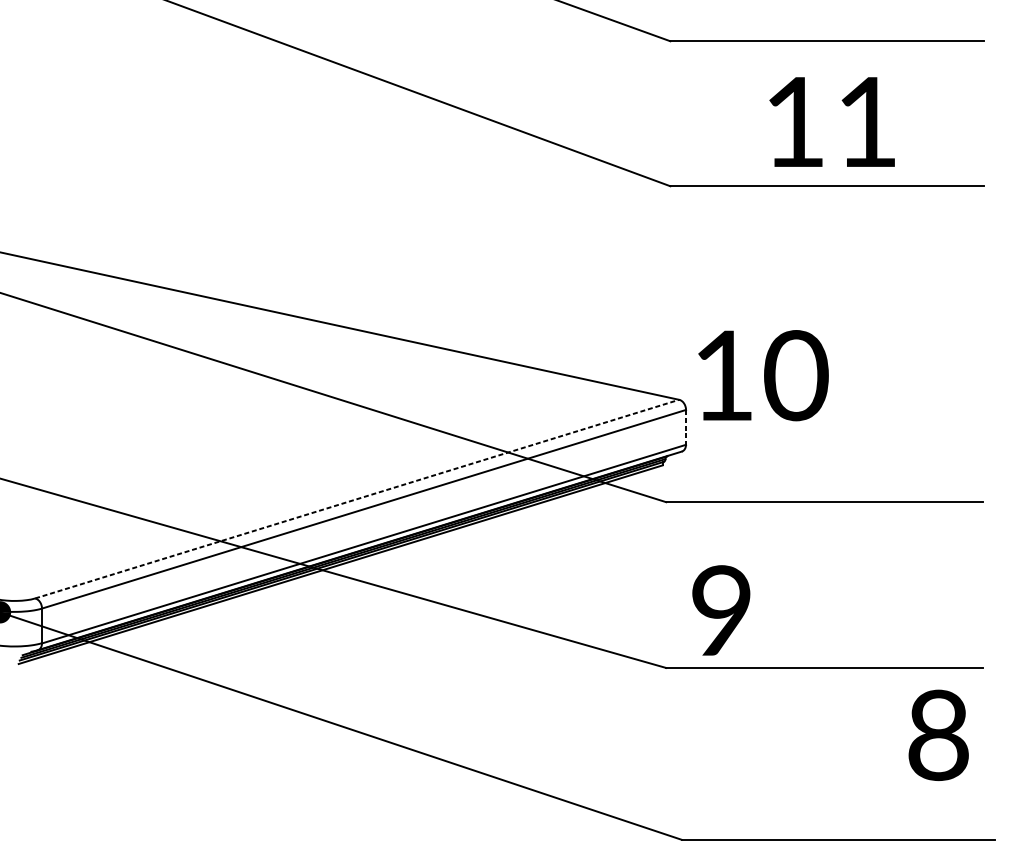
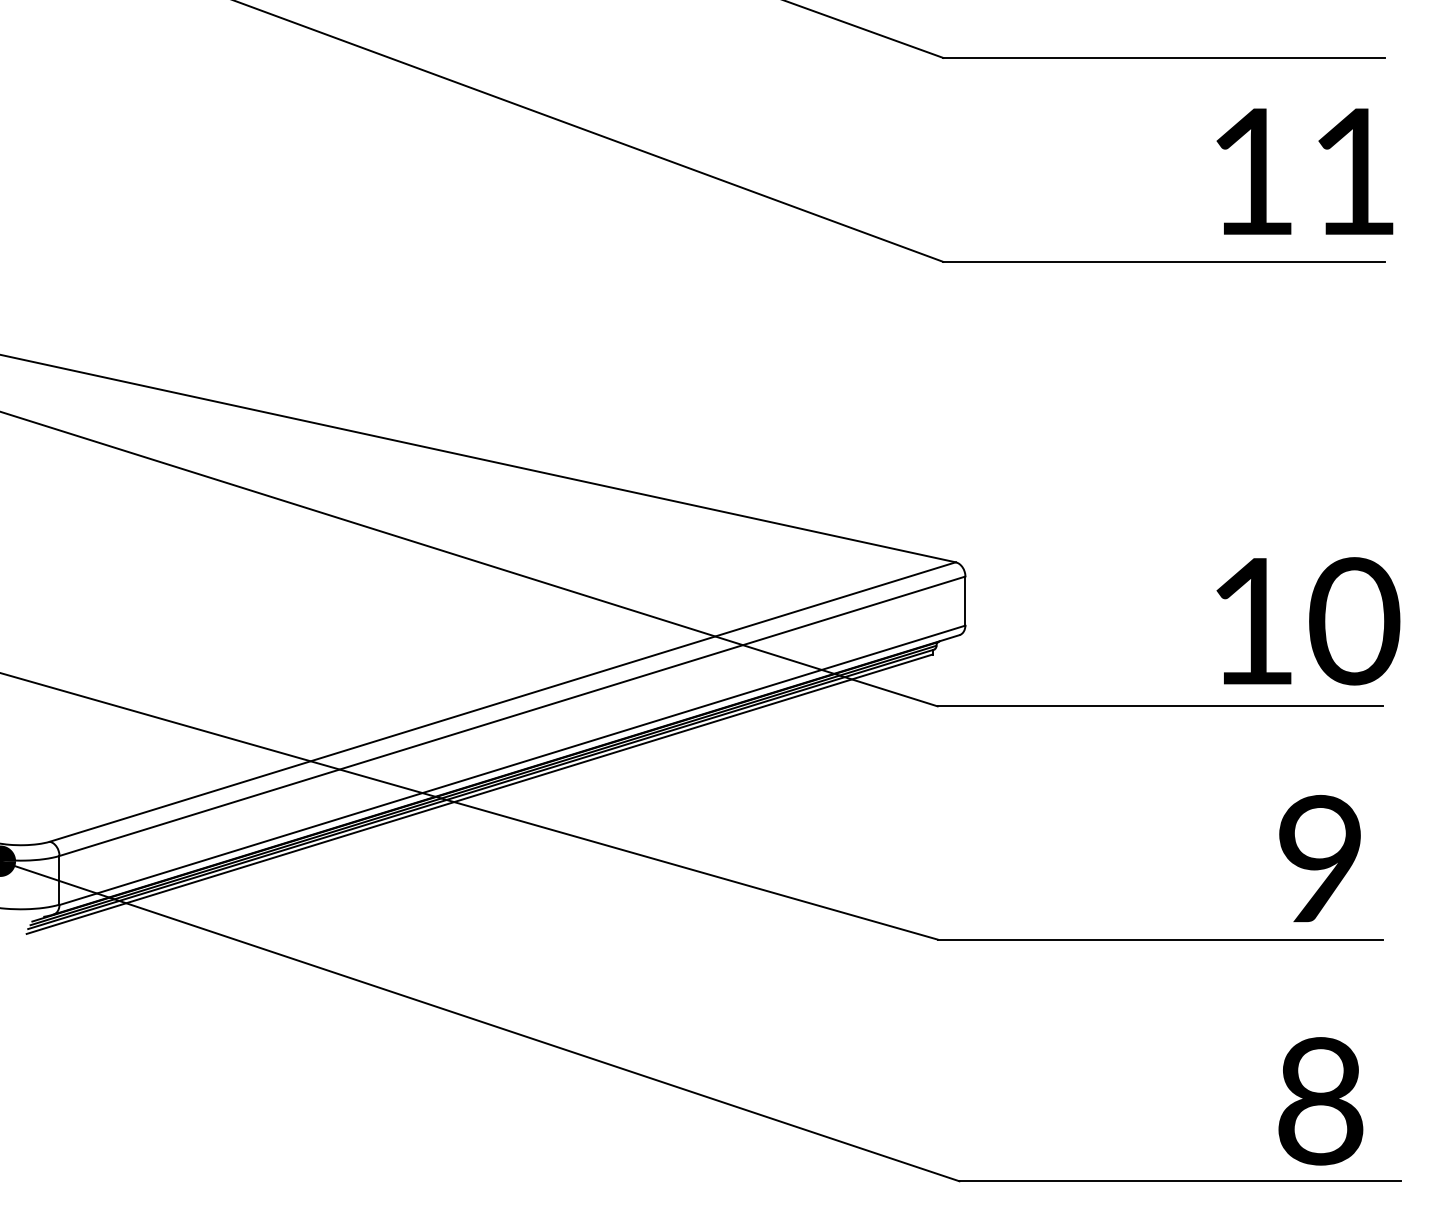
text: (831, 121) -> (1304, 171), moved
text: (763, 375) -> (1308, 621), moved
line: (686, 427) -> (965, 601), dashed -> solid
line: (357, 498) -> (503, 701), dashed -> solid
text: (720, 610) -> (1319, 858), moved
text: (938, 735) -> (1320, 1101), moved

